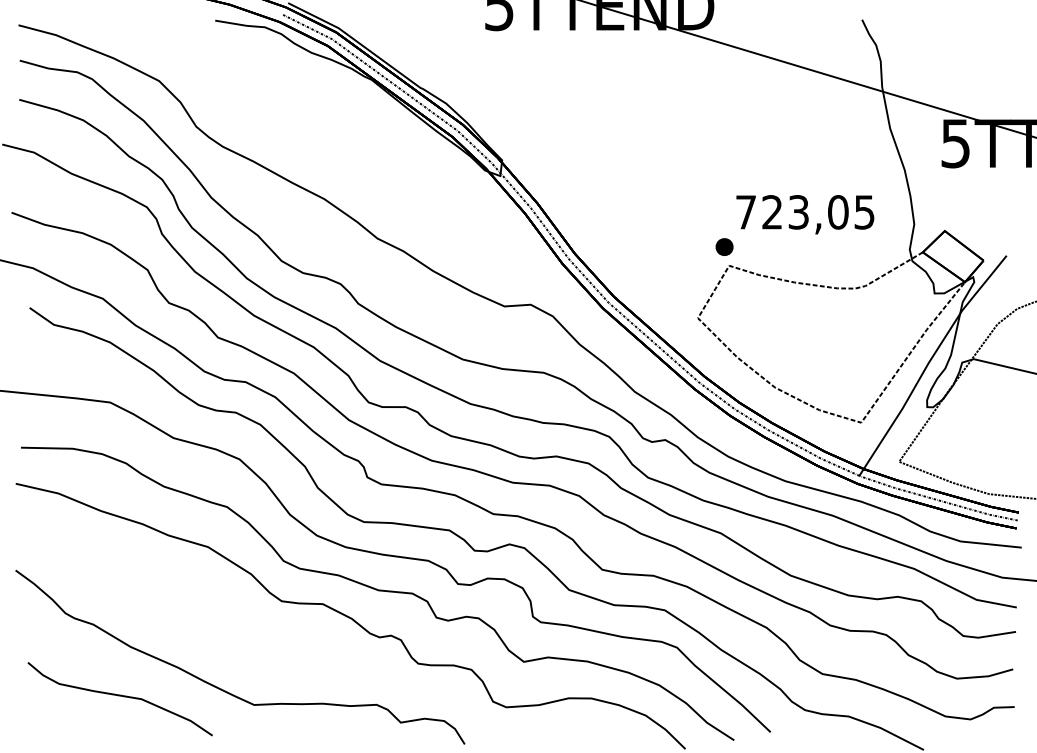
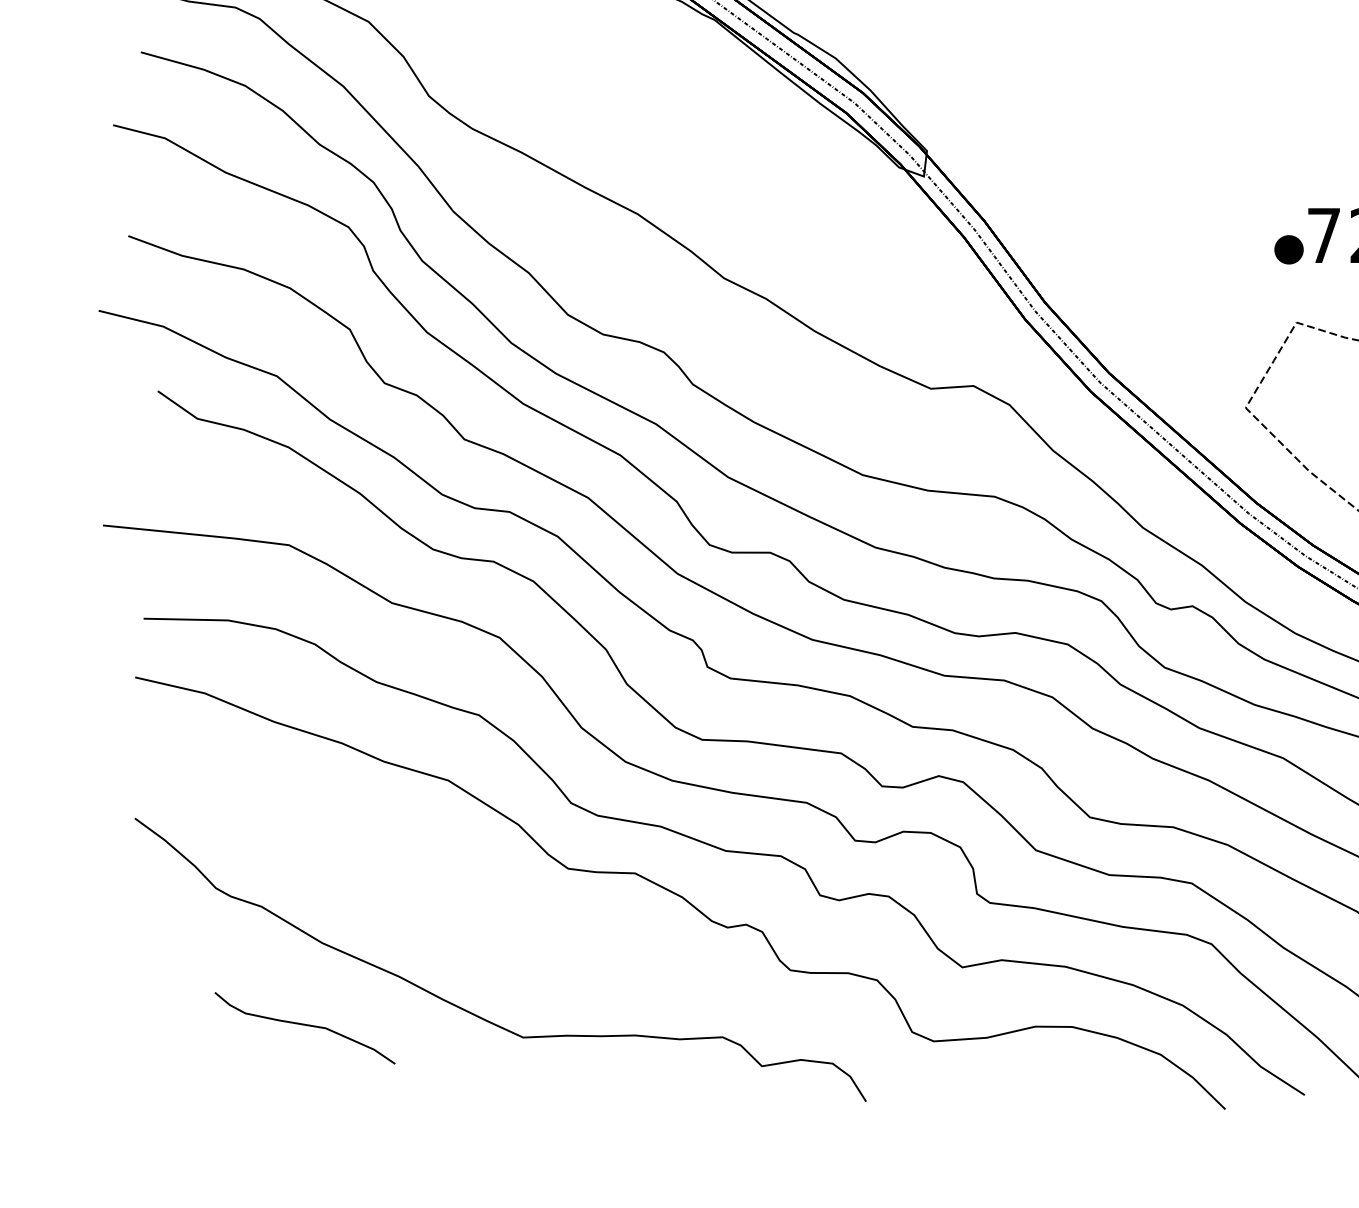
part: (724, 246) -> (1288, 248), moved
part: (119, 699) -> (304, 1028), size x0.6

